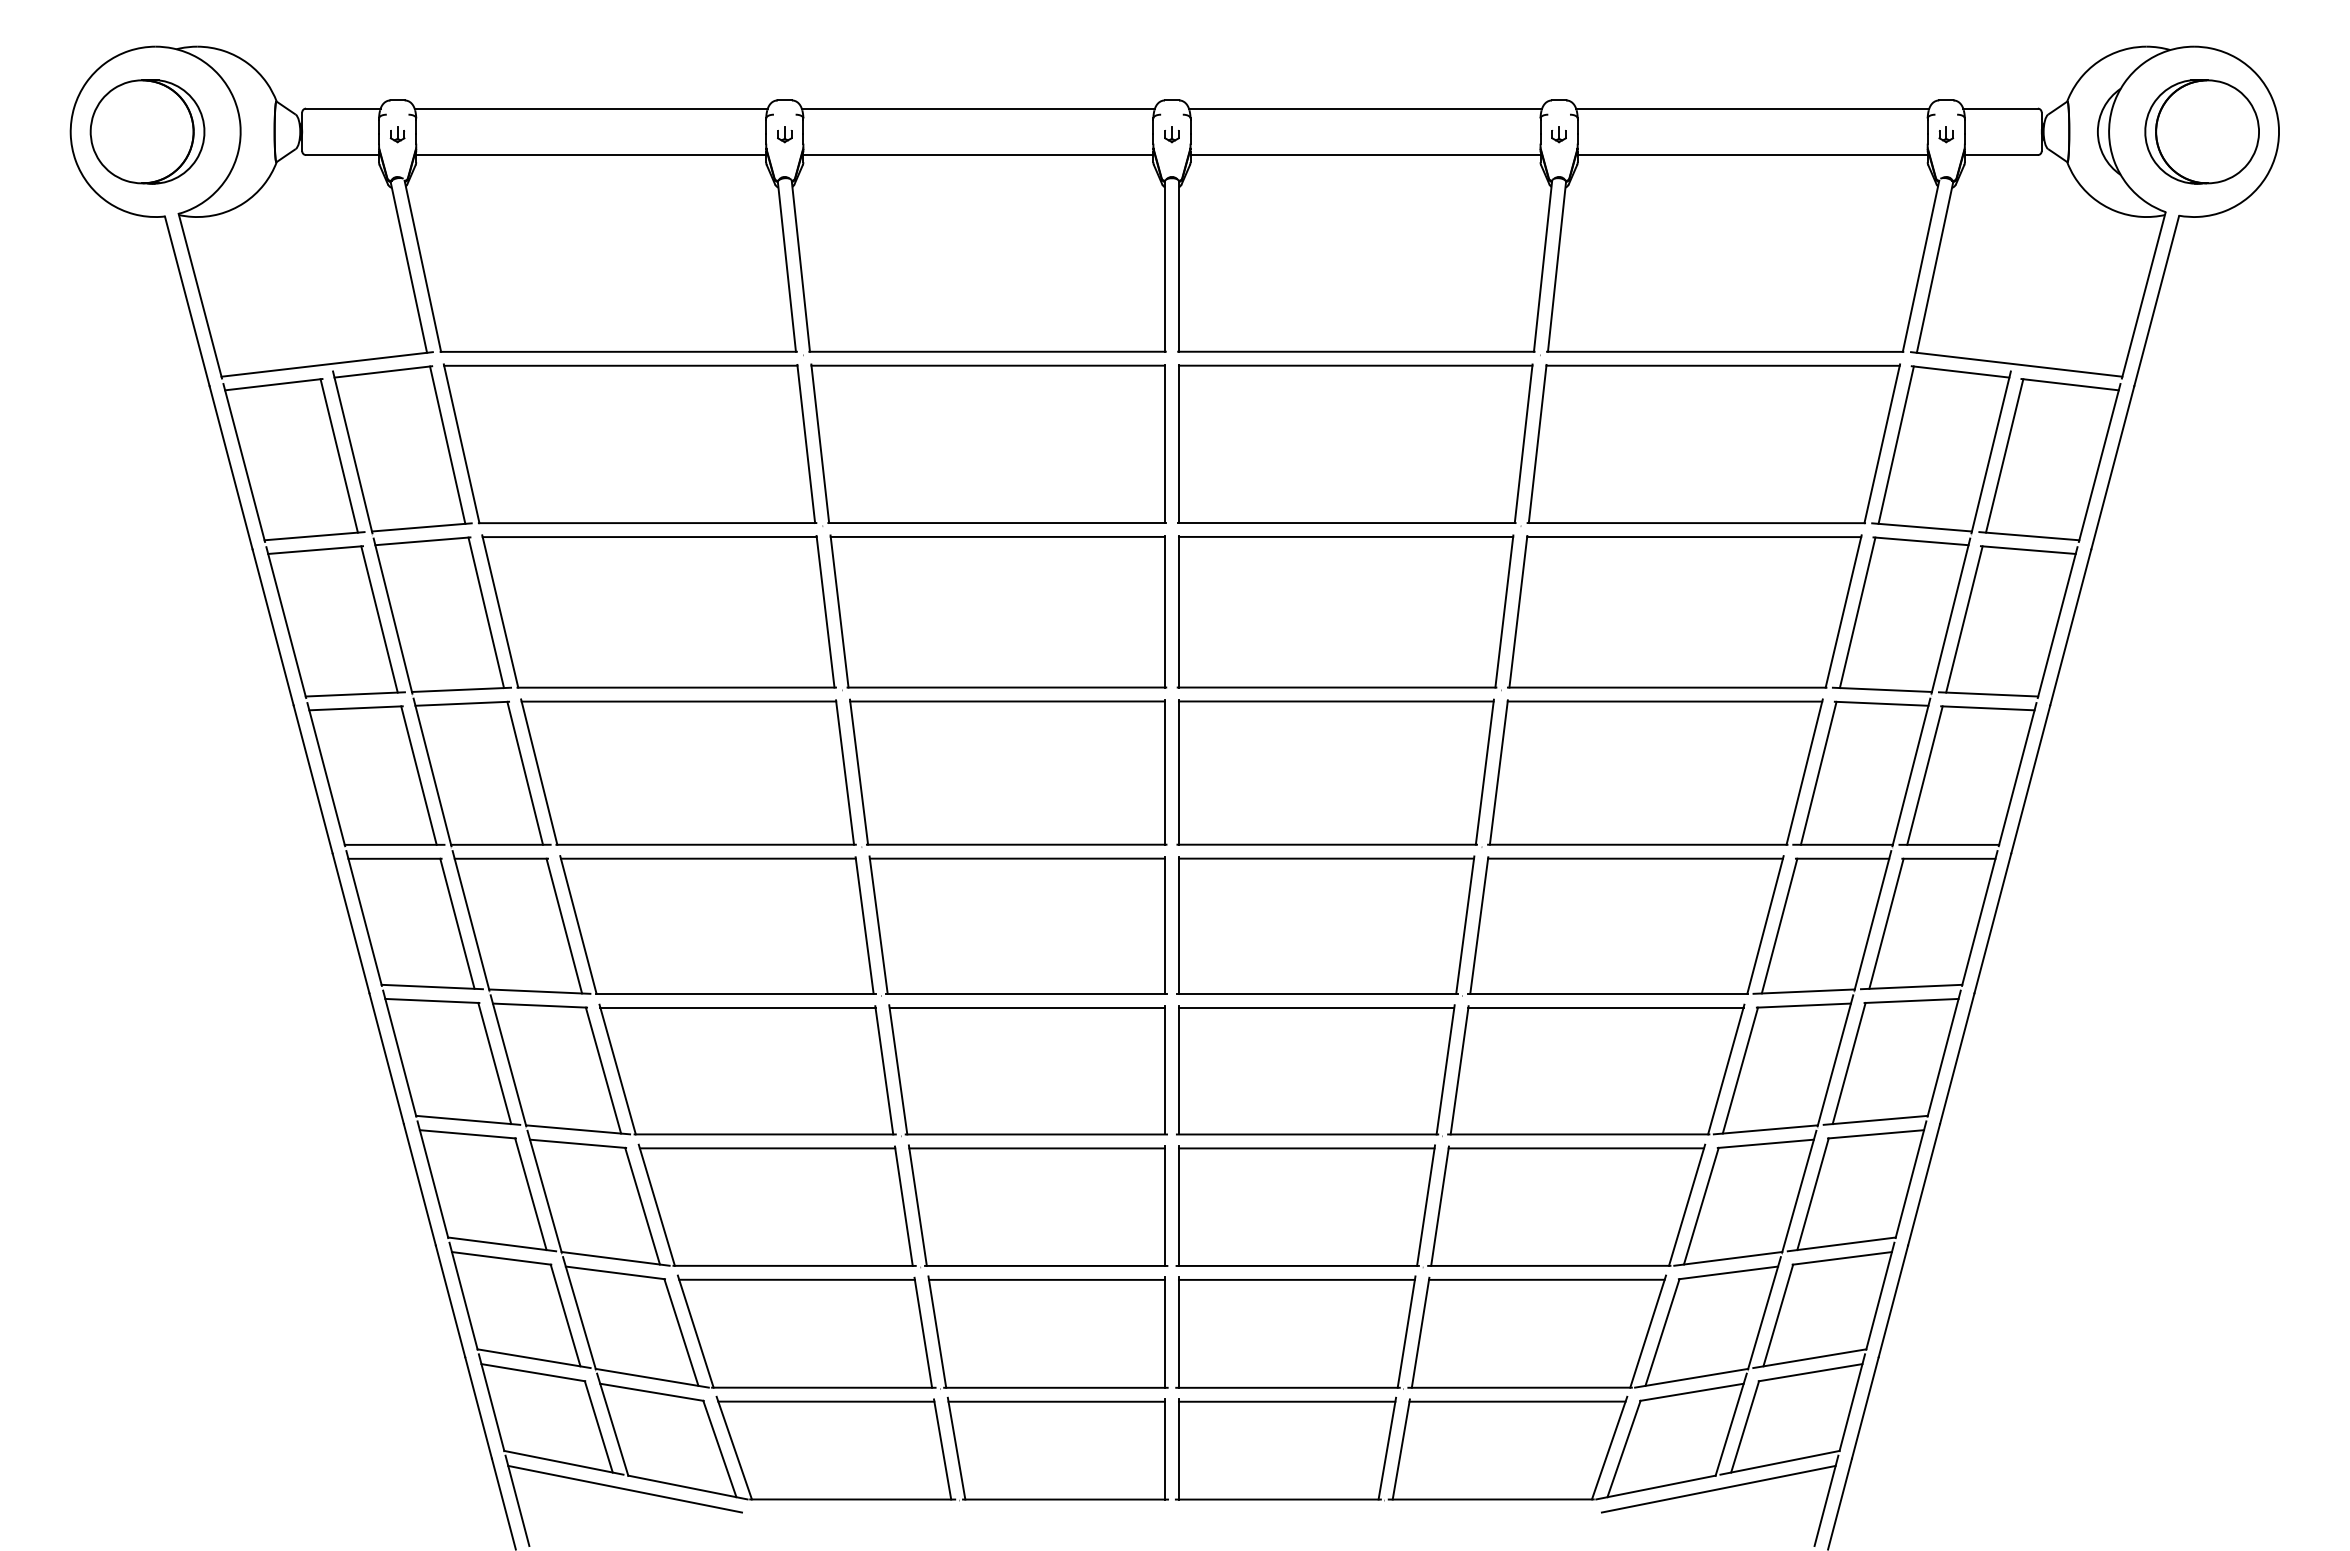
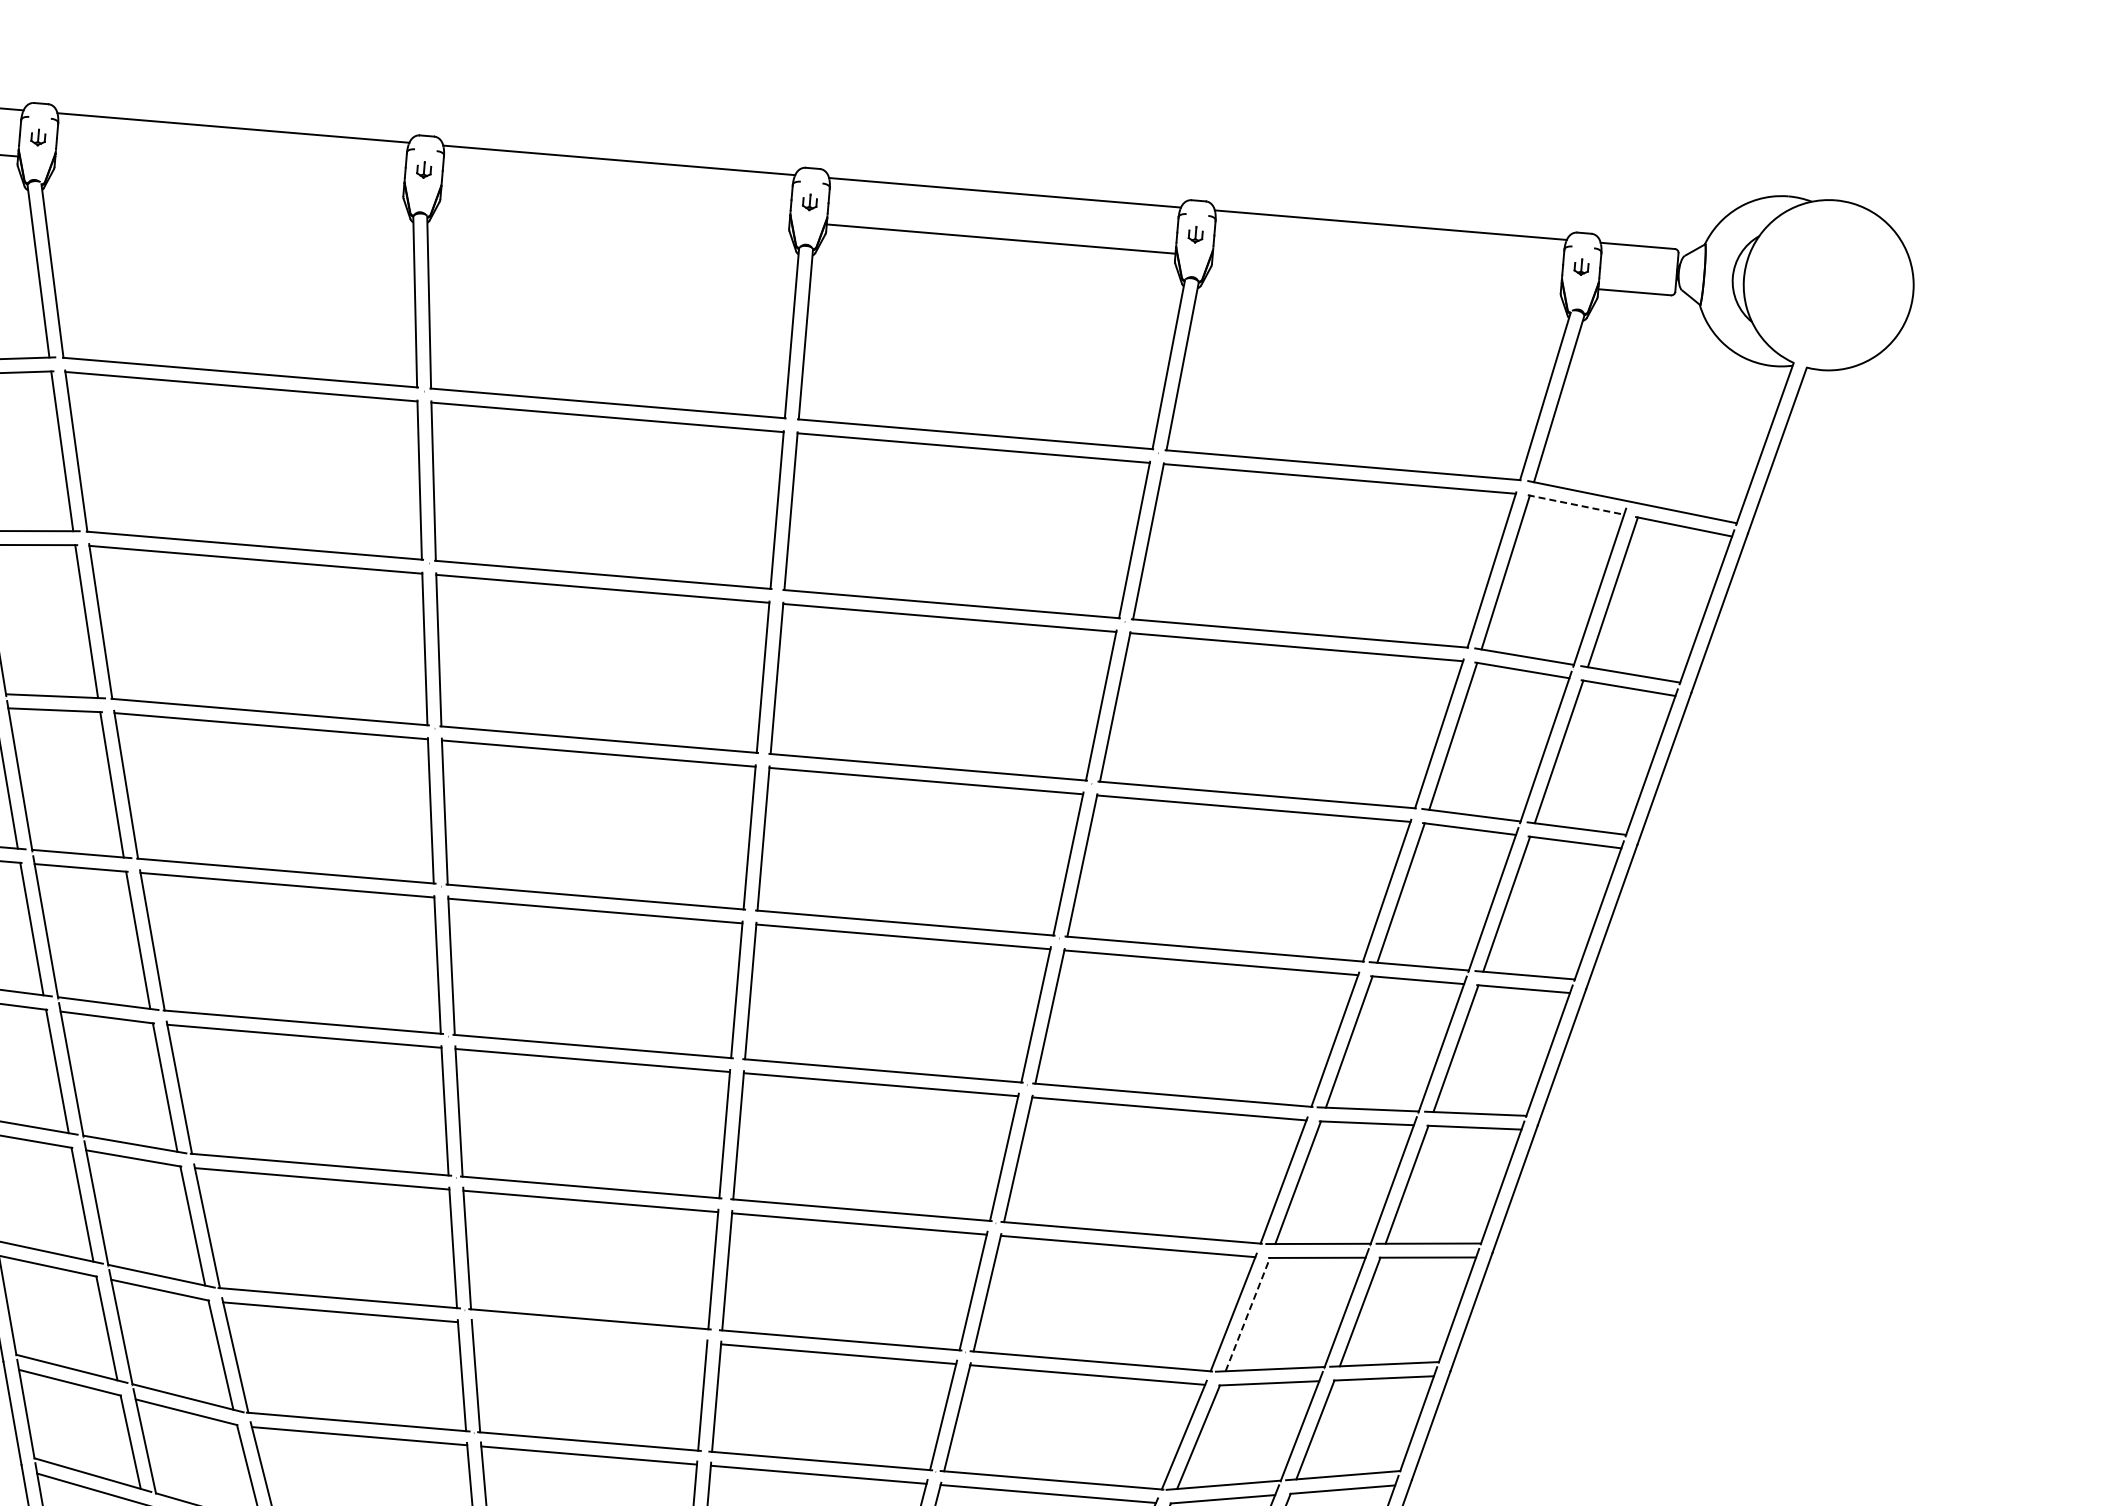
part: (2201, 131) -> (1836, 285), removed
line: (591, 155) -> (229, 174), removed
line: (978, 155) -> (615, 207), removed
line: (1752, 155) -> (1386, 271), removed
line: (1961, 371) -> (1576, 504), solid -> dashed
line: (1701, 1206) -> (1247, 1314), solid -> dashed
line: (1047, 1279) -> (590, 1332), removed

